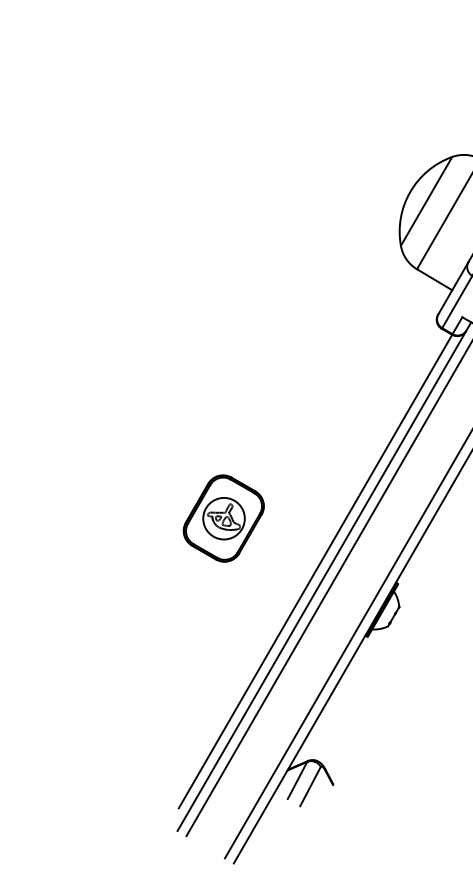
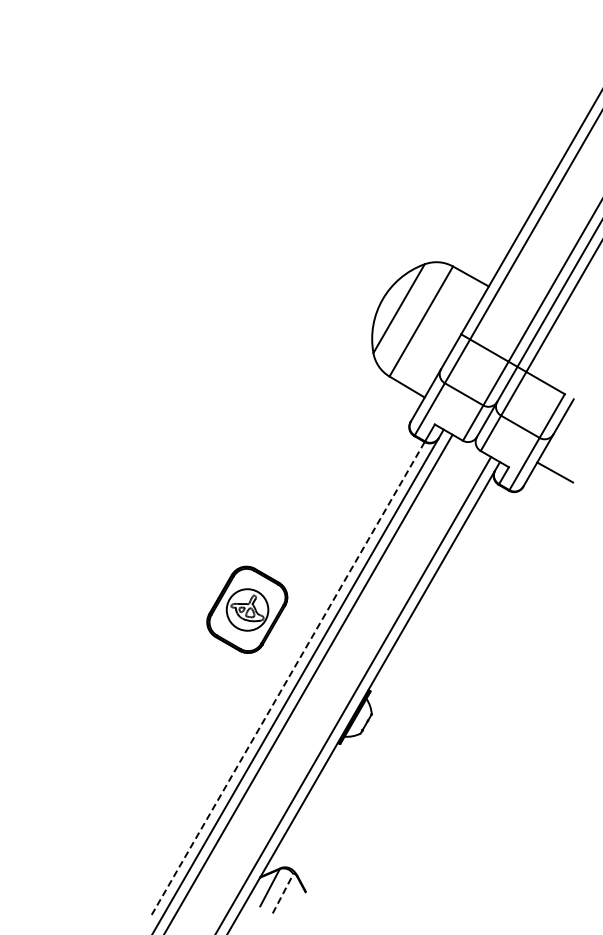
part: (223, 518) -> (247, 609), moved
line: (314, 572) -> (287, 679), solid -> dashed
line: (310, 786) -> (283, 893), solid -> dashed

